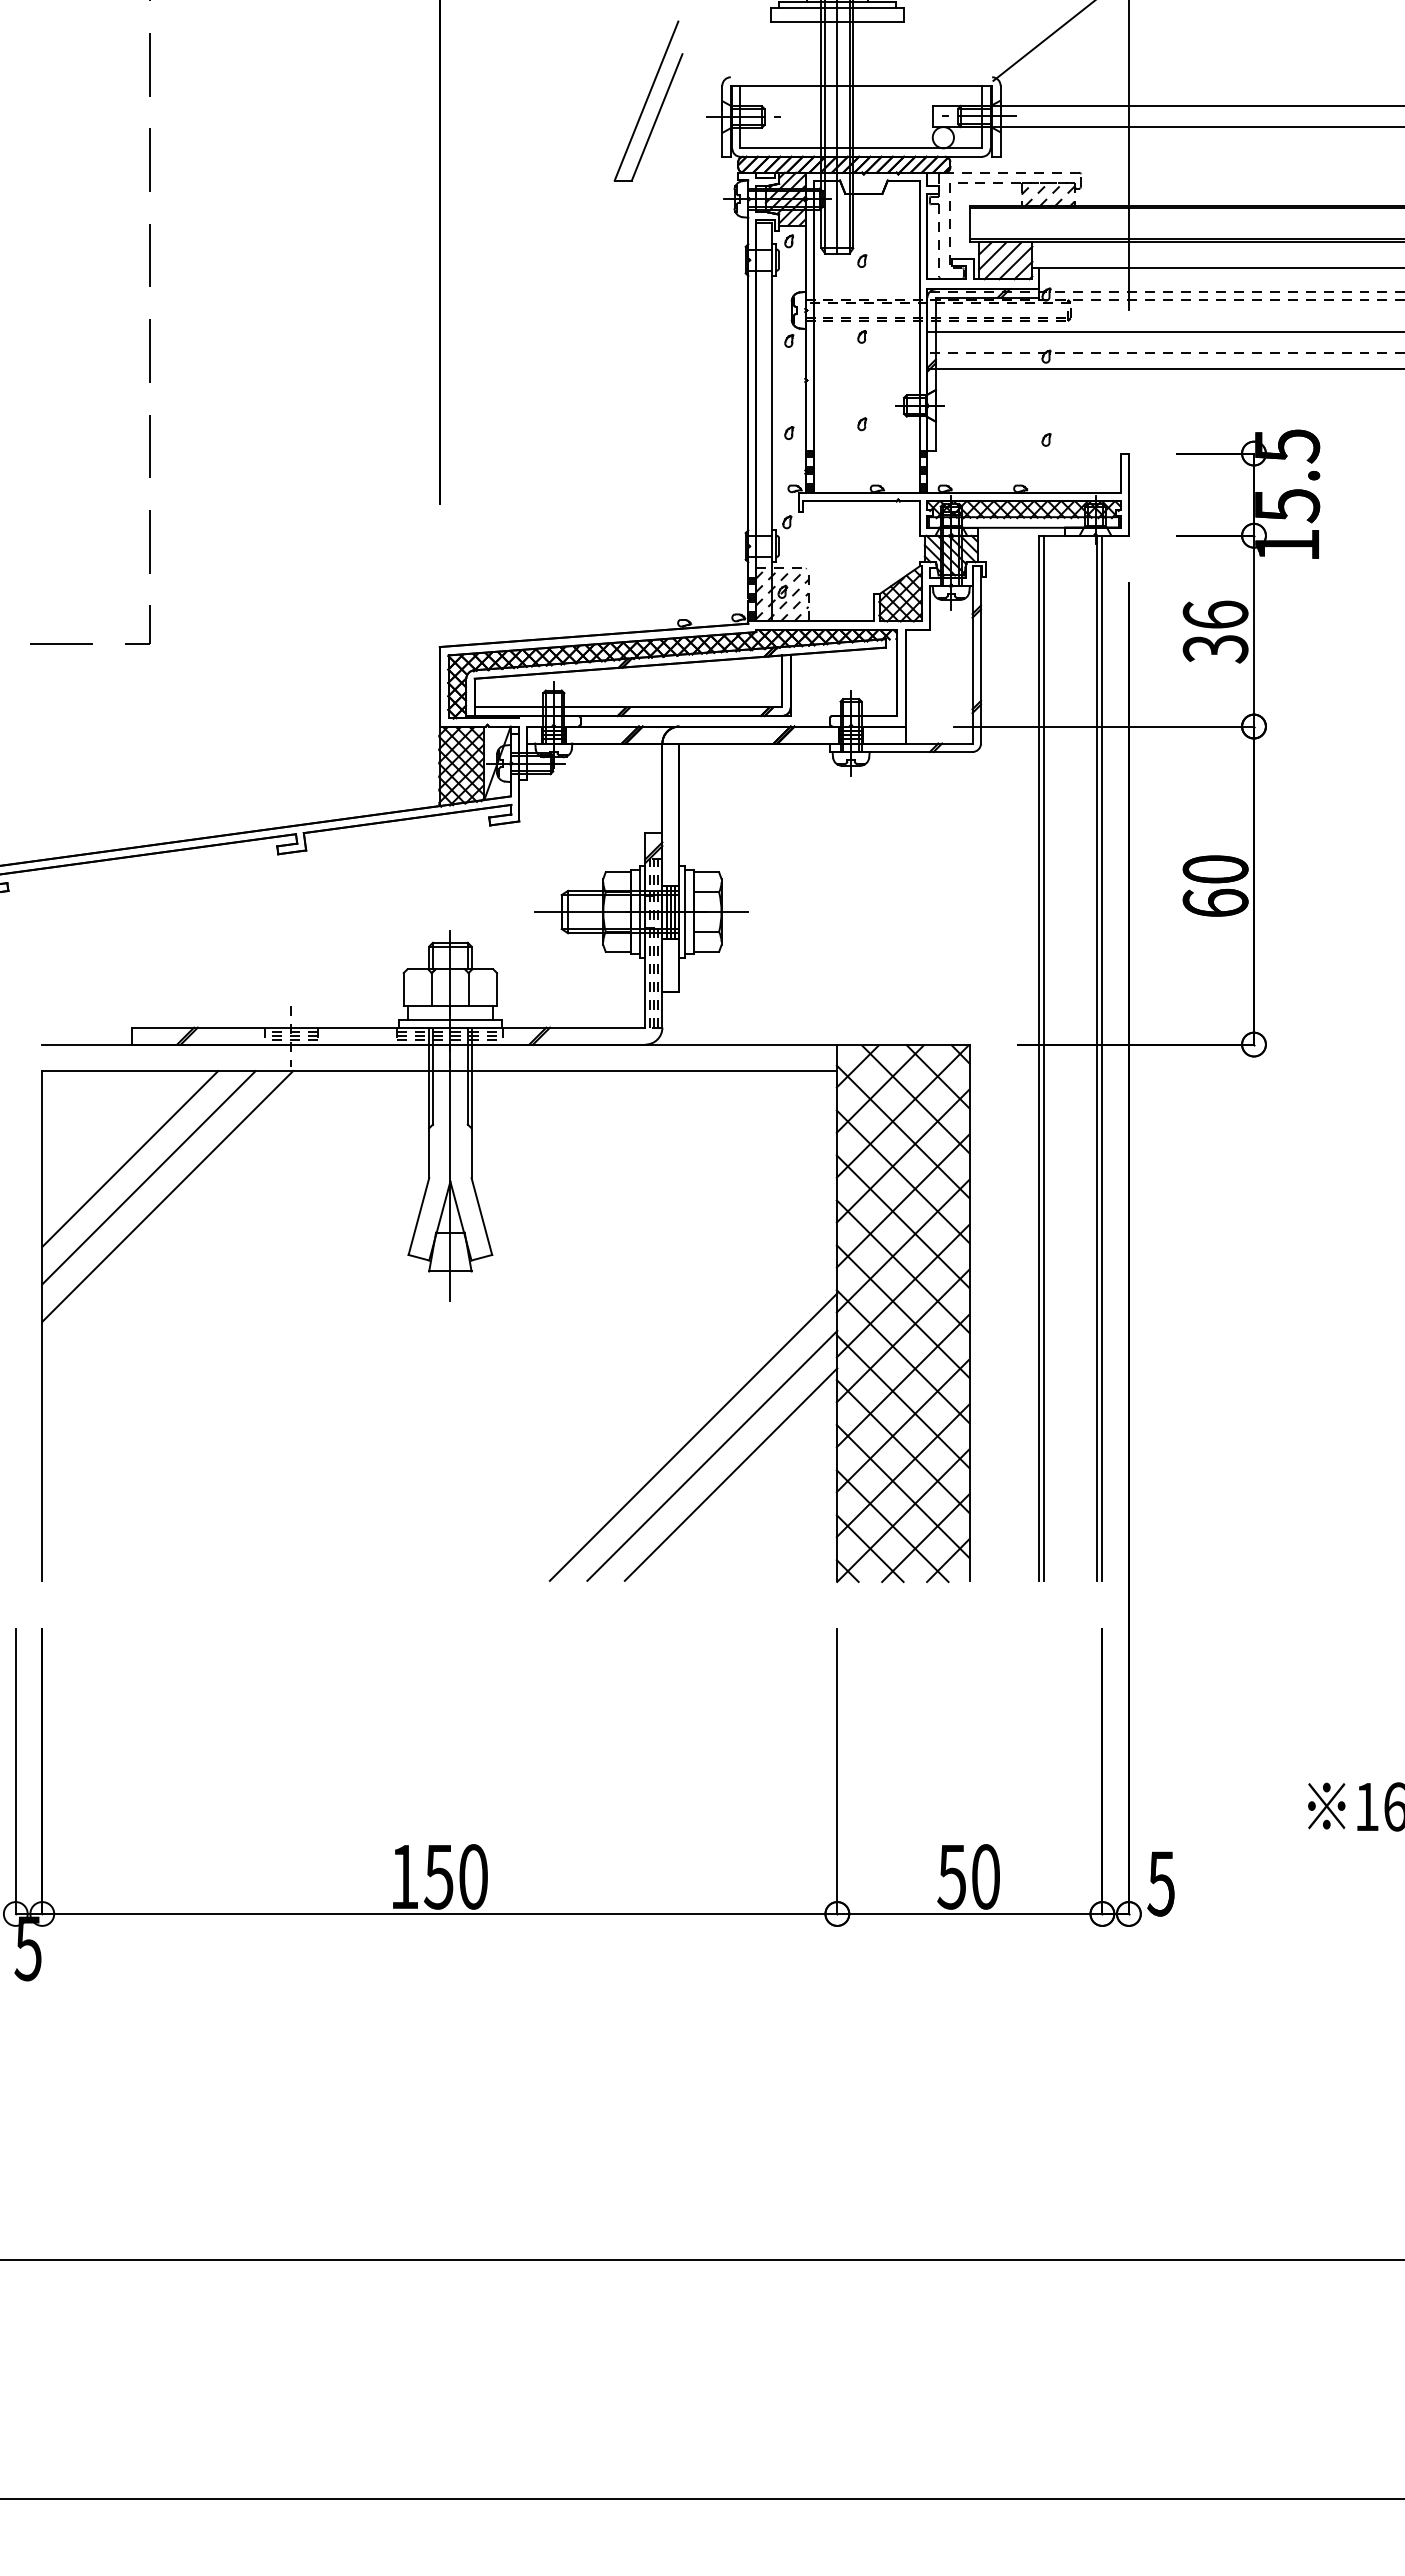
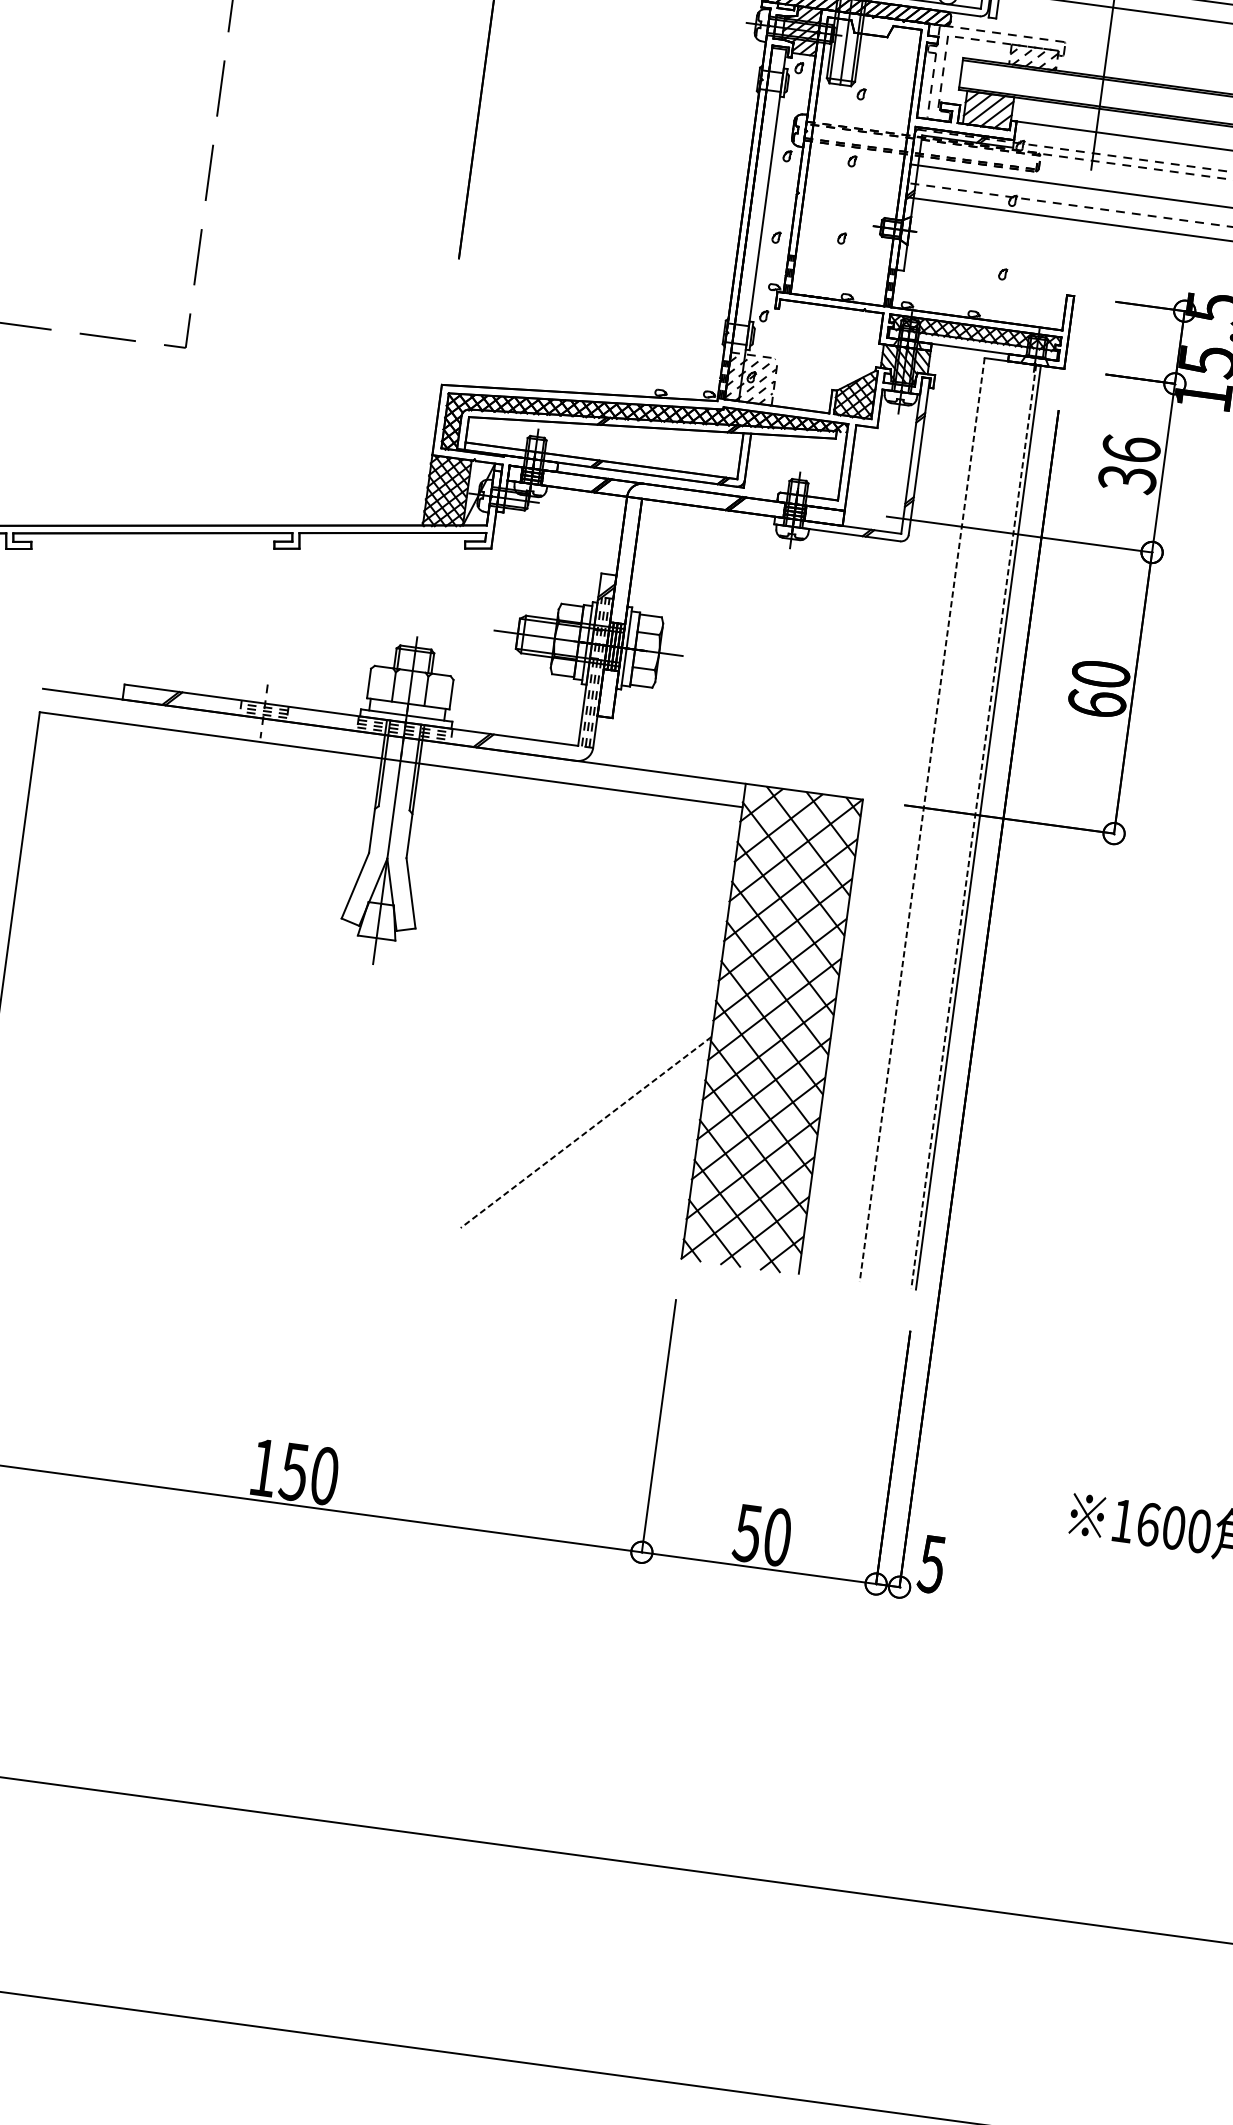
line: (1044, 1057) -> (927, 819), removed
line: (1038, 1058) -> (921, 820), solid -> dashed
line: (1097, 1058) -> (974, 827), solid -> dashed
line: (130, 1158) -> (107, 800), removed
line: (148, 1177) -> (120, 818), removed
line: (167, 1196) -> (135, 838), removed
line: (693, 1436) -> (571, 1113), removed
line: (712, 1455) -> (586, 1132), solid -> dashed
line: (730, 1474) -> (599, 1151), removed

